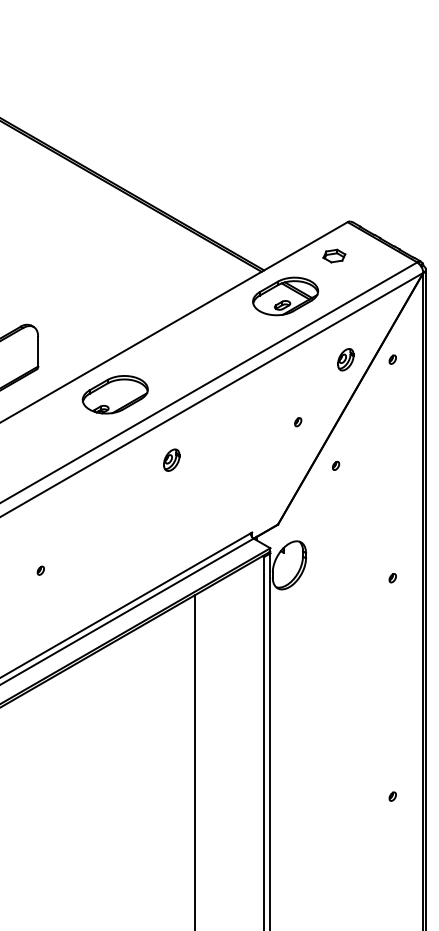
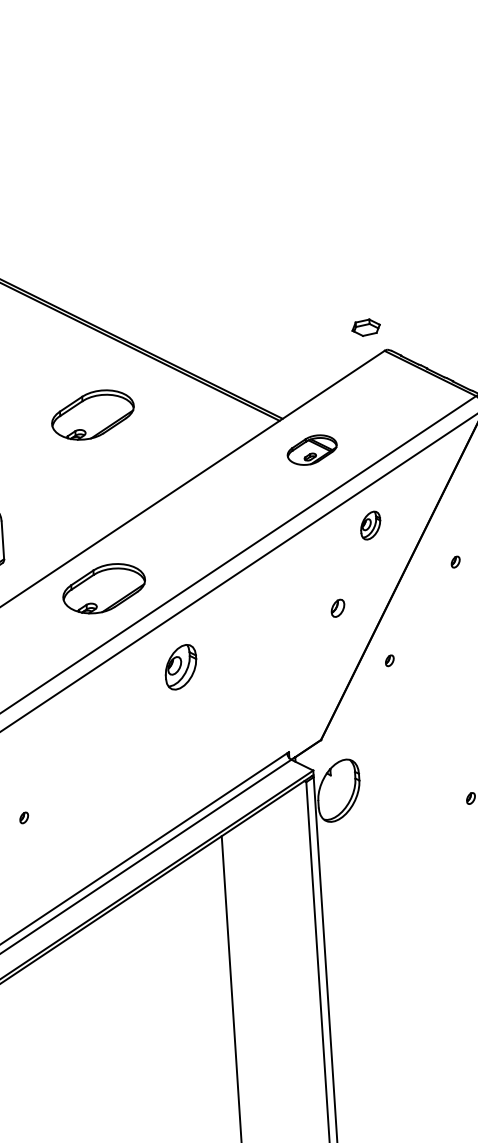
part: (334, 255) -> (366, 327), moved
part: (114, 257) -> (91, 414), added
part: (285, 296) -> (311, 450), size x0.6
part: (345, 359) -> (370, 525), moved
part: (392, 359) -> (455, 561), moved
part: (298, 422) -> (338, 608), size x1.6
part: (171, 459) -> (180, 666), size x1.6

